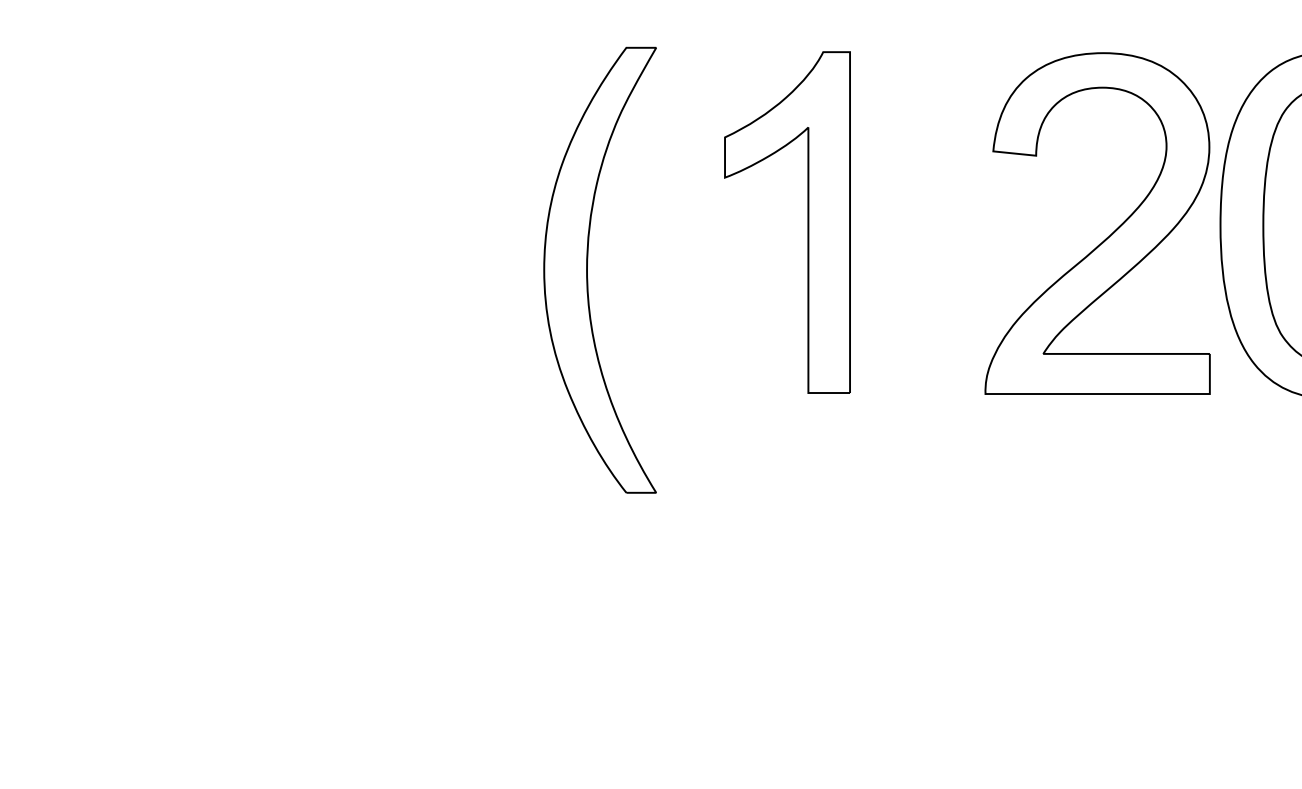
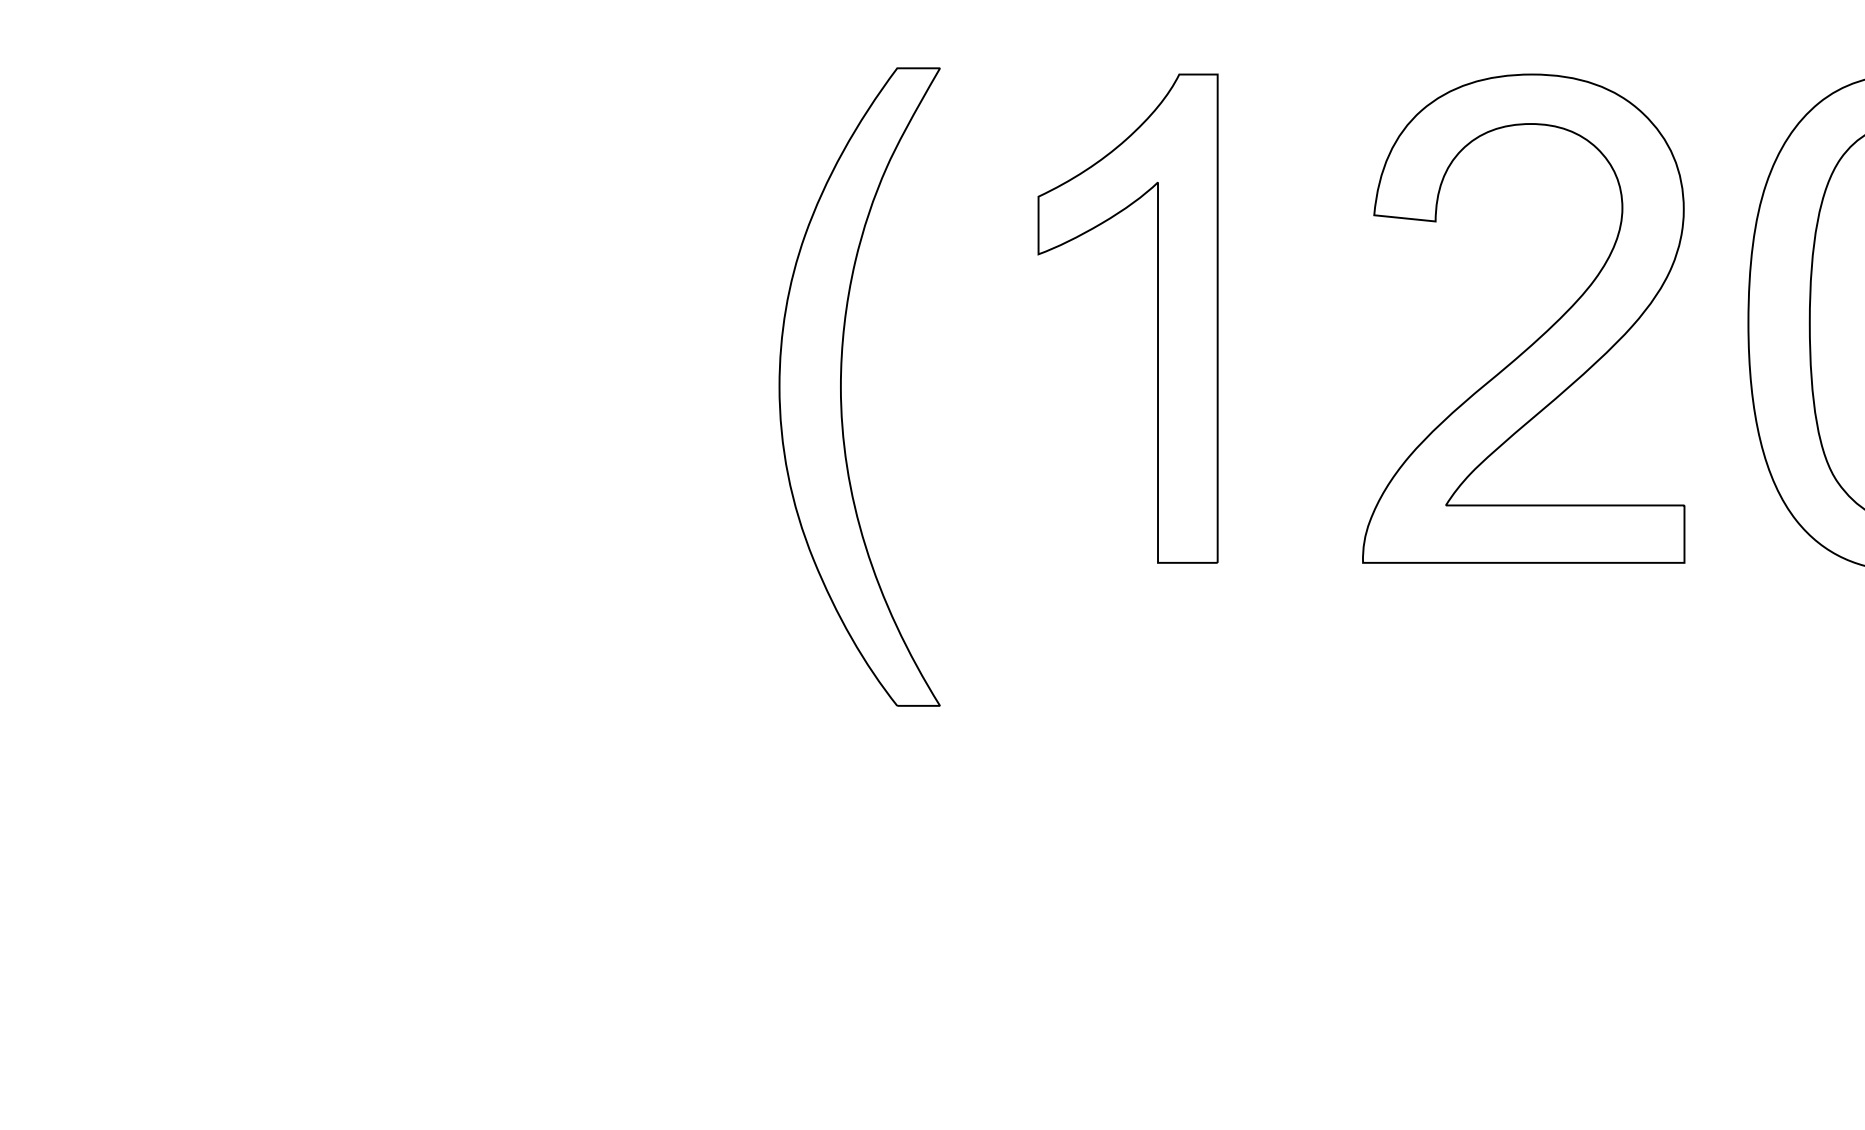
part: (1106, 237) -> (1536, 338), moved

